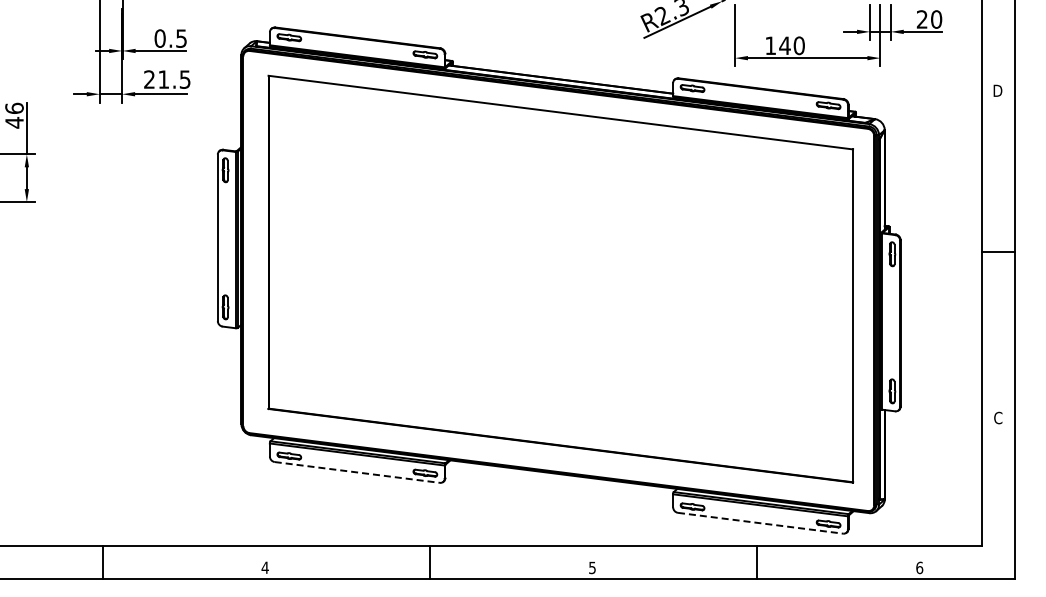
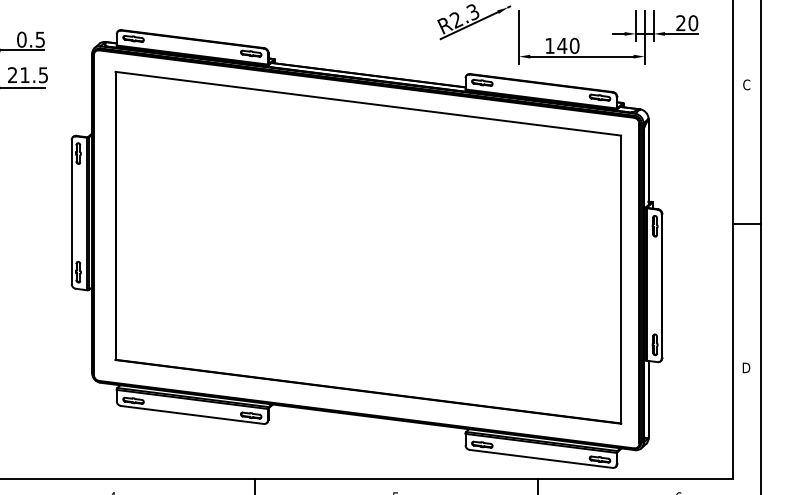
text: (997, 90) -> (746, 84), D -> C
text: (997, 417) -> (746, 367), C -> D
line: (357, 472) -> (192, 415), dashed -> solid
line: (761, 523) -> (541, 459), dashed -> solid

